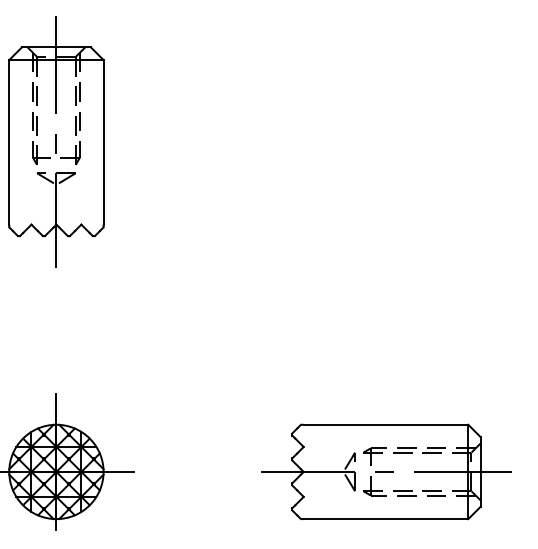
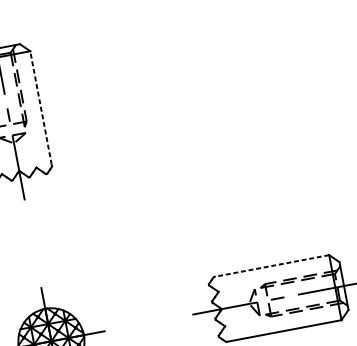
line: (103, 141) -> (40, 107), solid -> dashed
line: (385, 424) -> (272, 265), solid -> dashed

